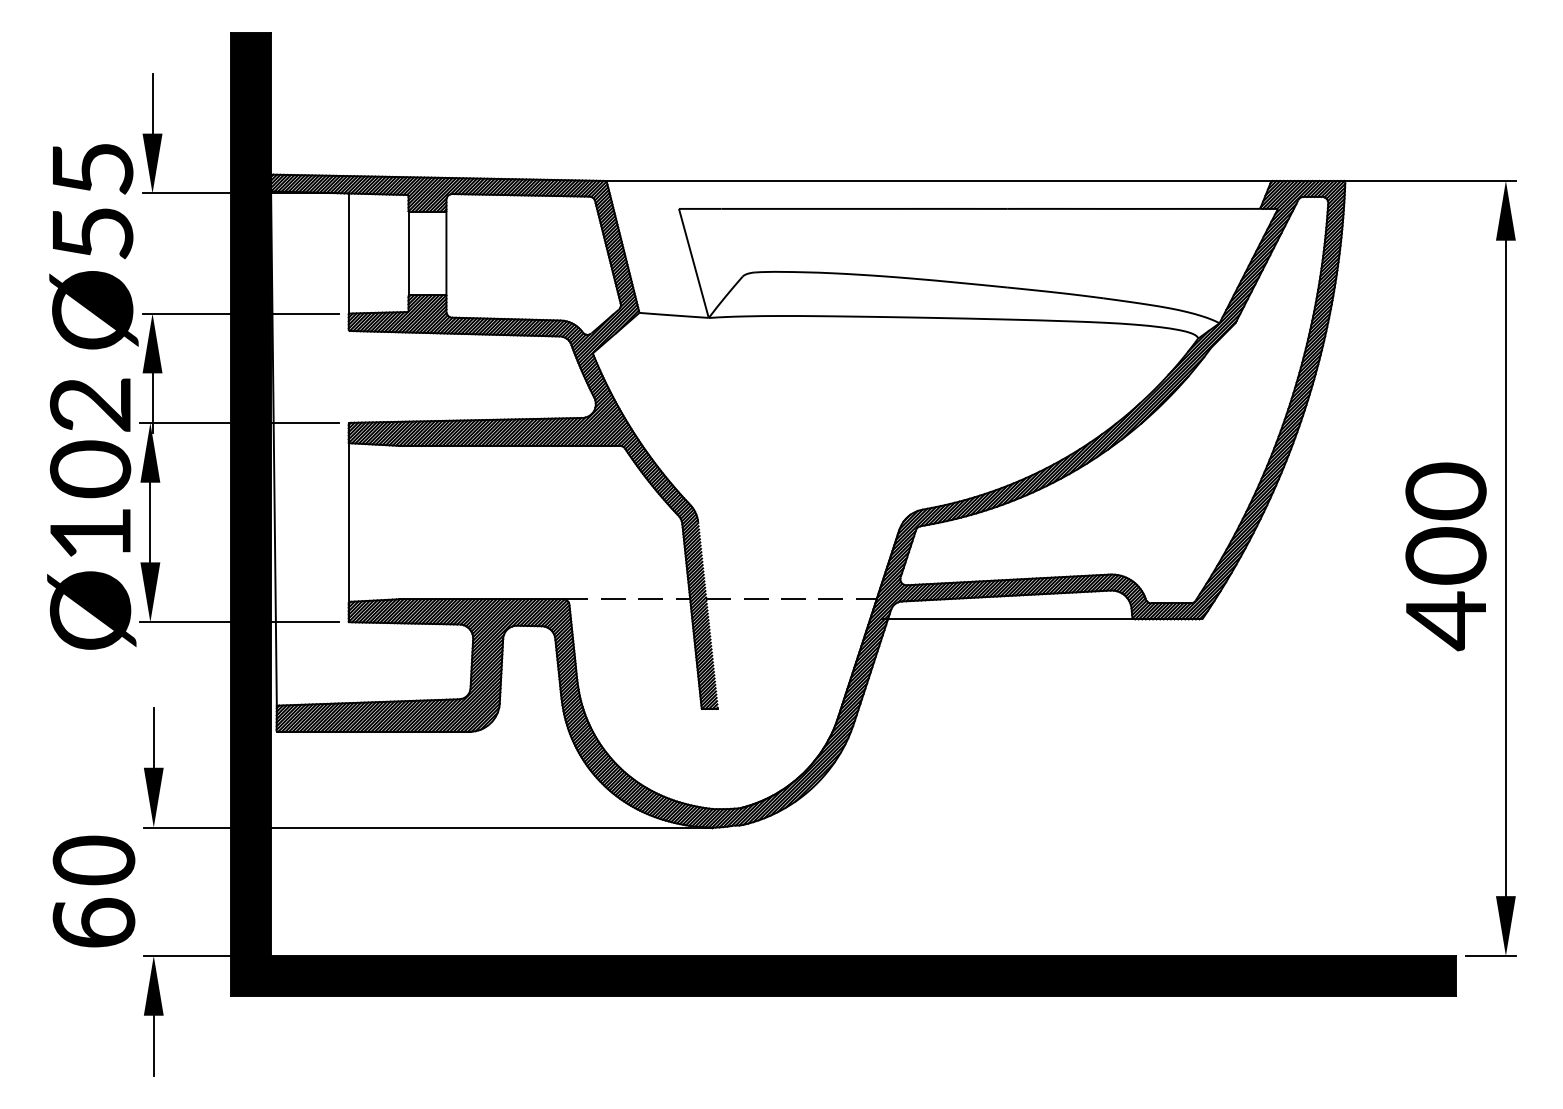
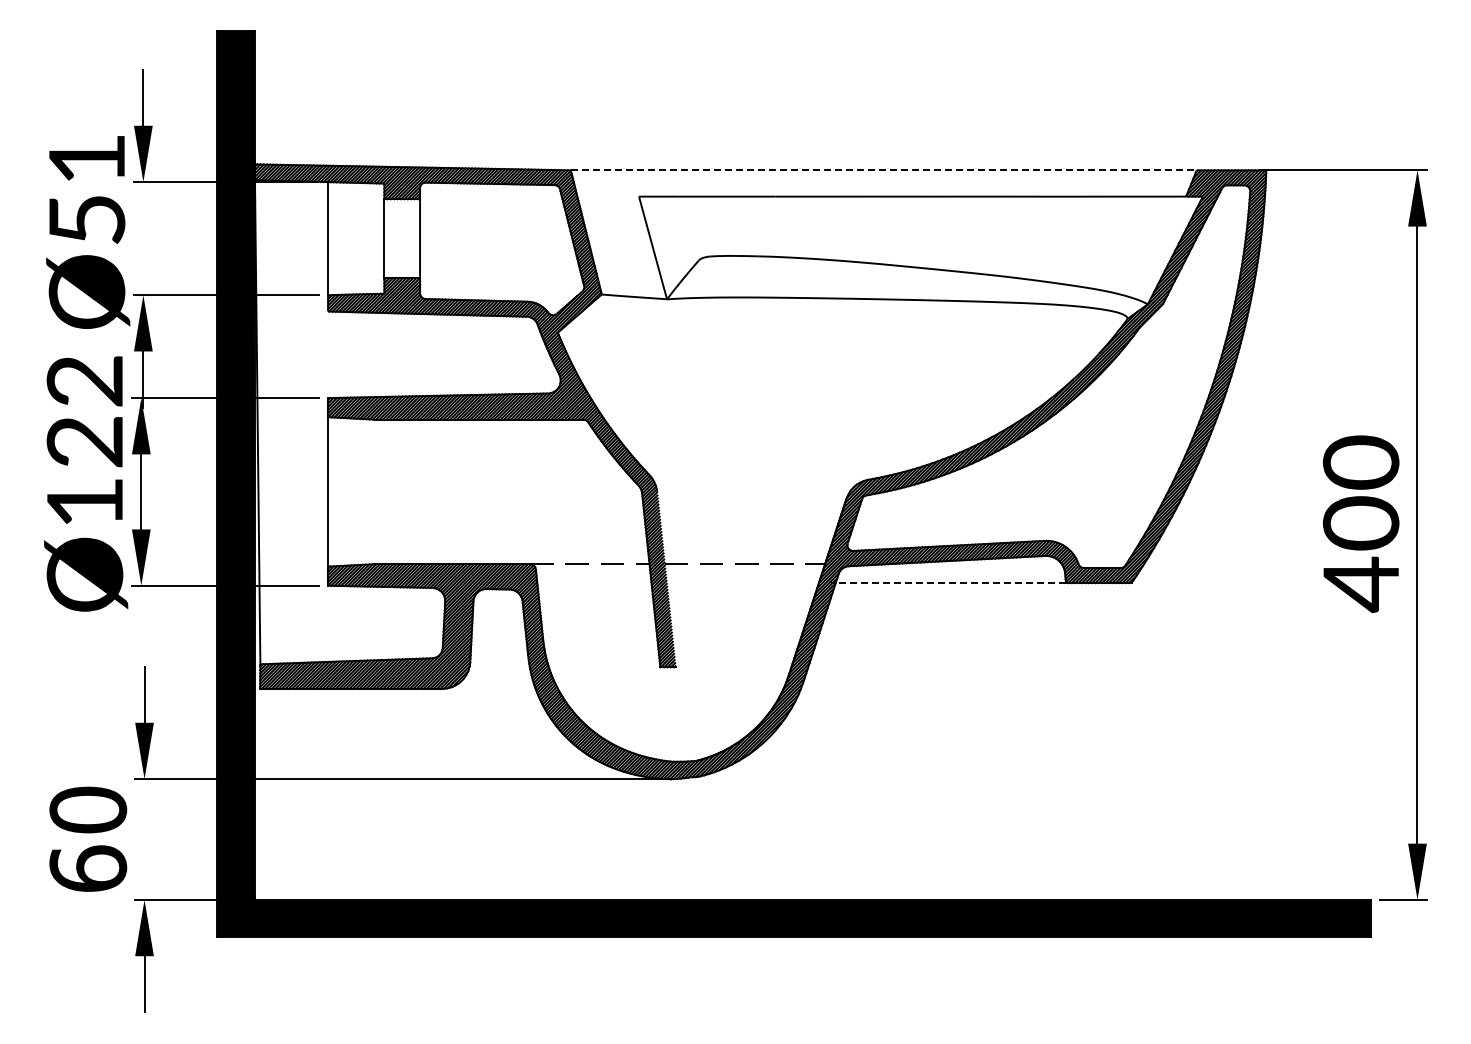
text: (93, 169) -> (87, 159), Ø55 -> Ø51
line: (938, 181) -> (883, 170), solid -> dashed
text: (90, 468) -> (84, 441), Ø102 -> Ø122
line: (1007, 619) -> (948, 583), solid -> dashed

